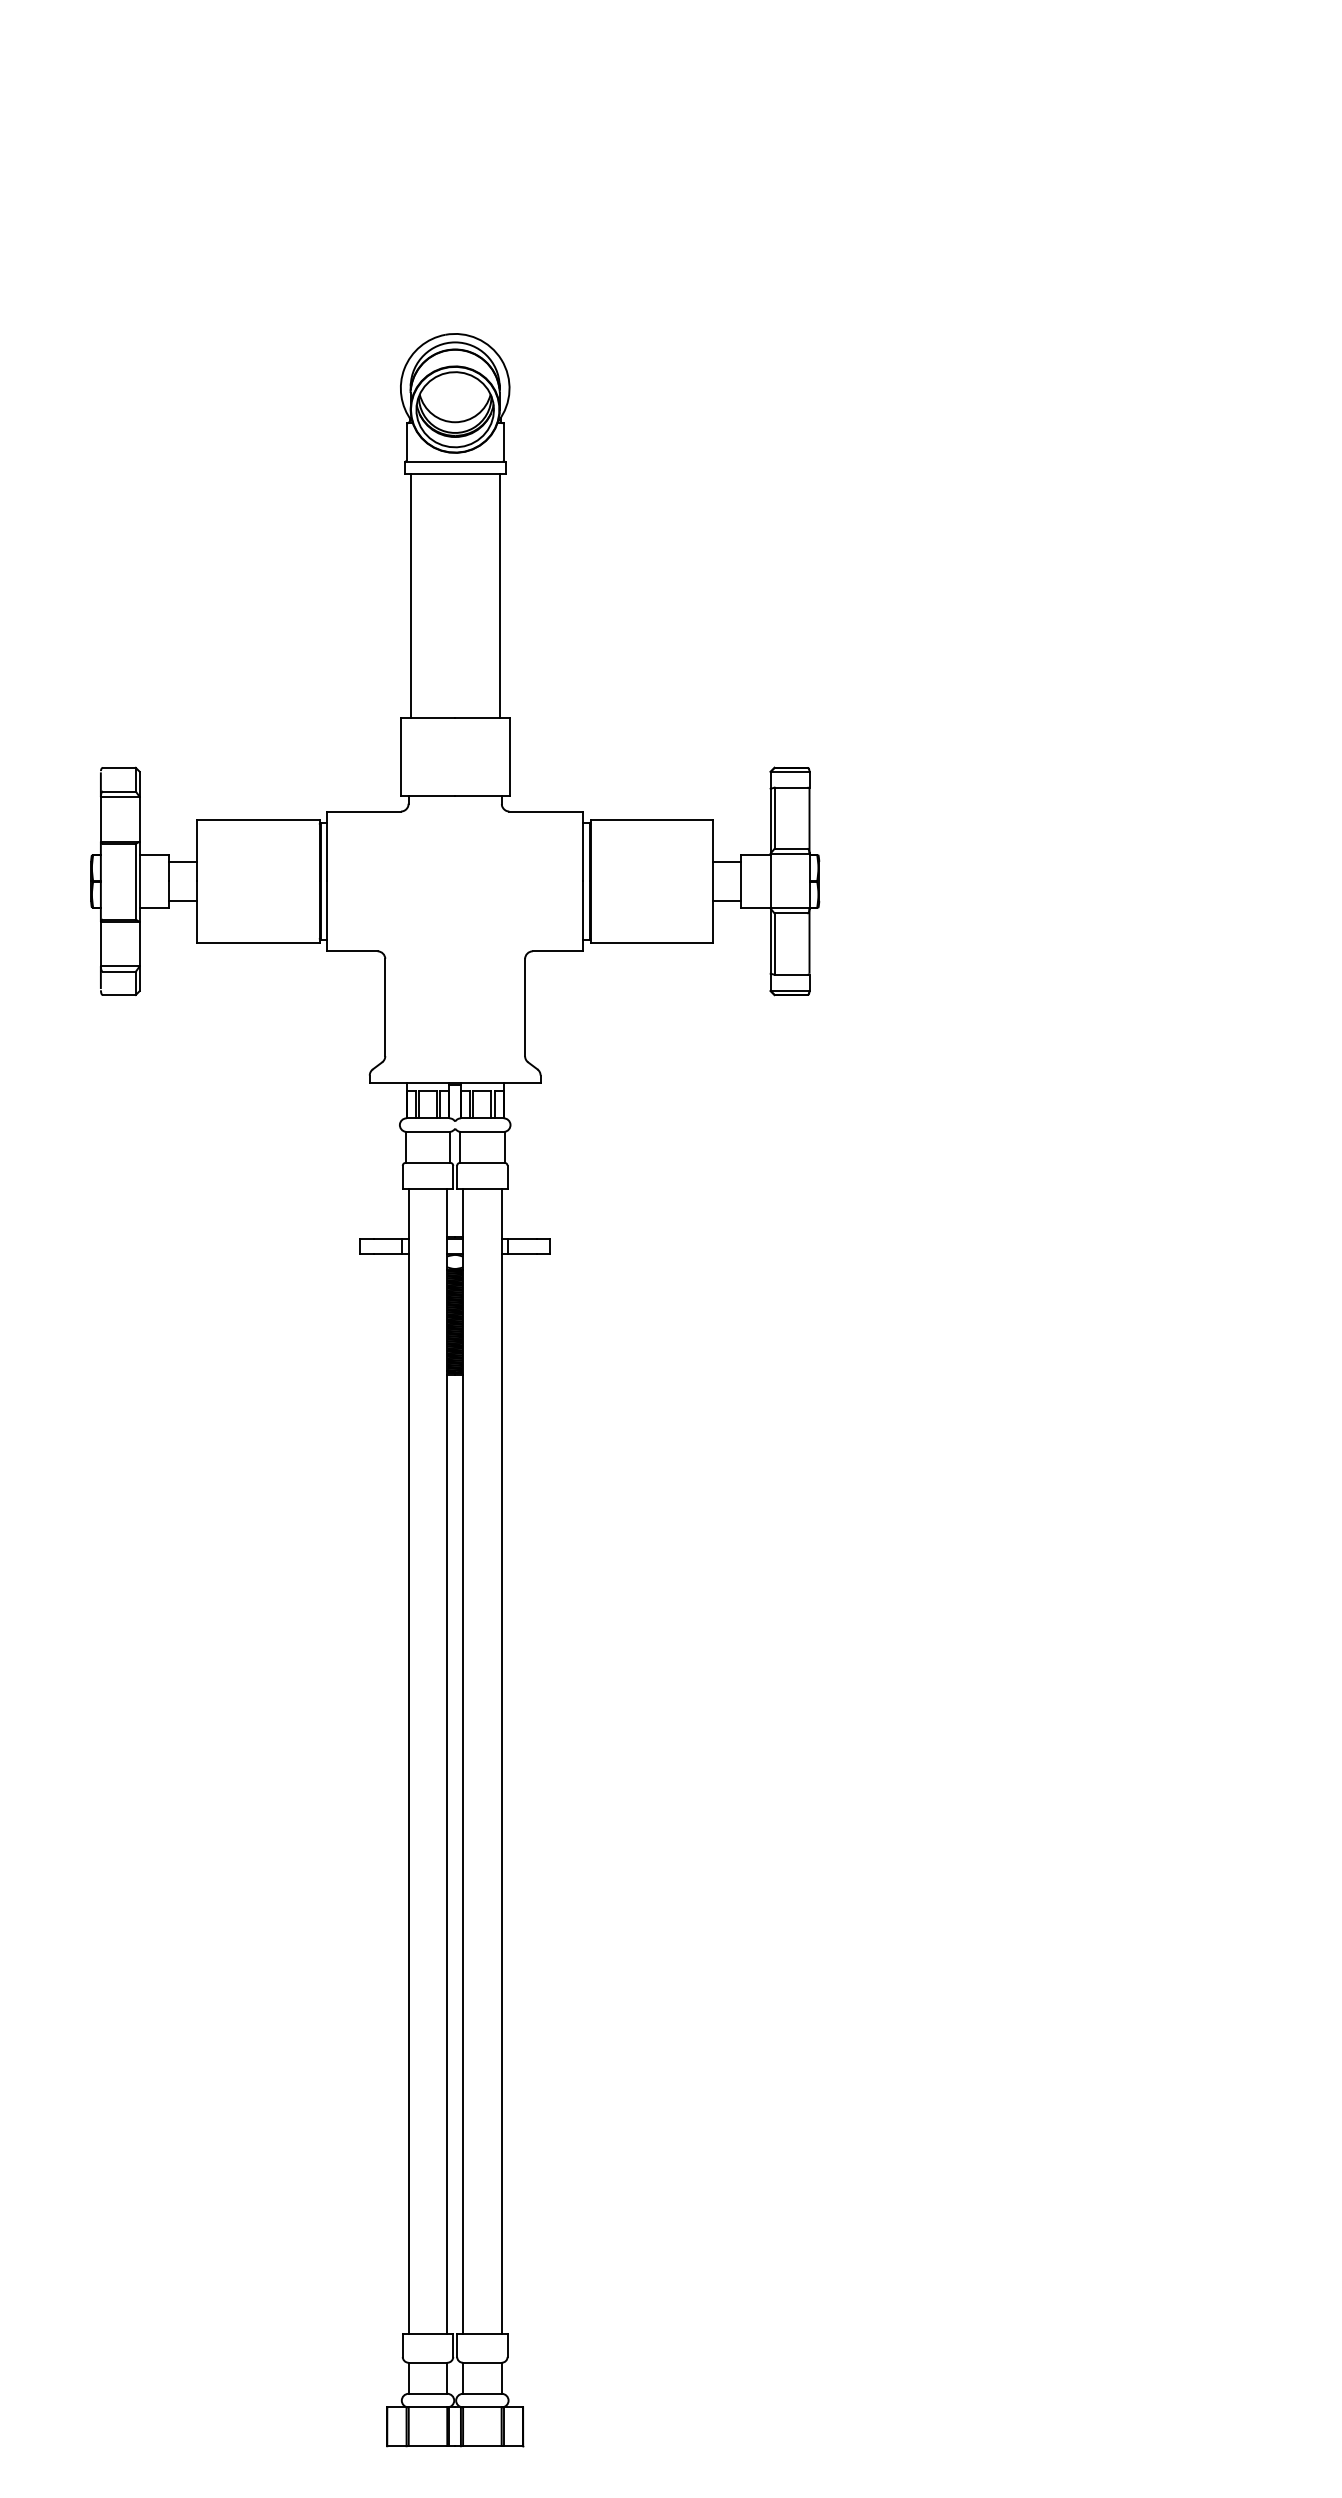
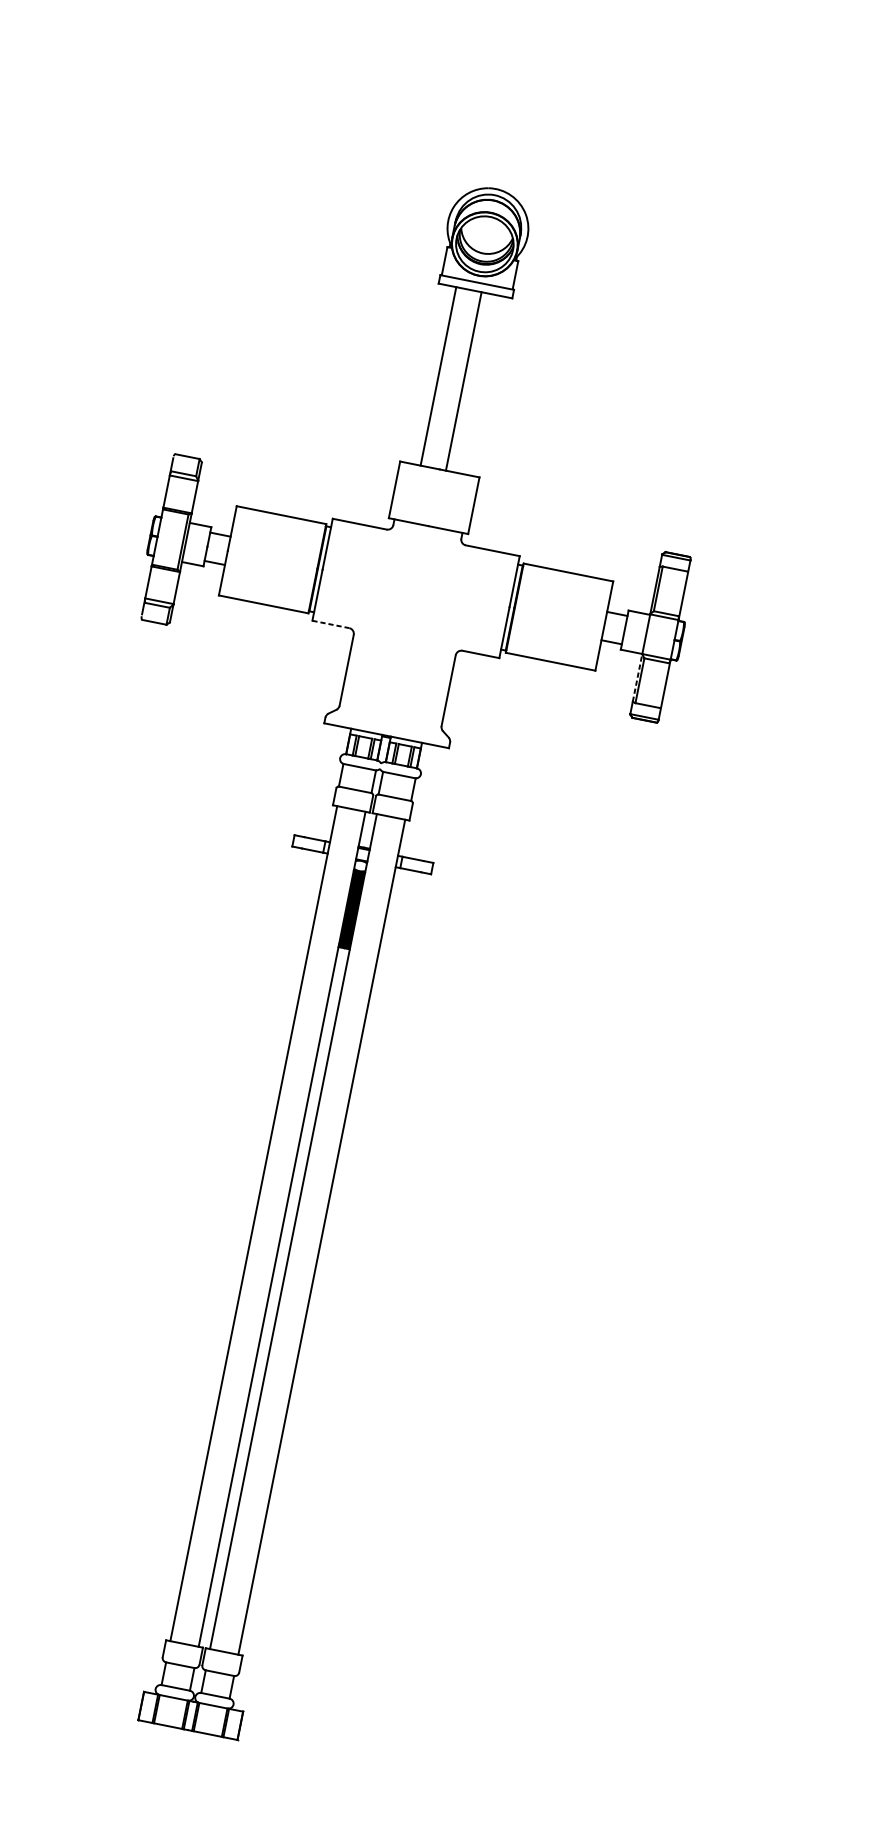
line: (410, 595) -> (463, 381), moved
line: (499, 595) -> (438, 375), moved
line: (770, 941) -> (637, 678), solid -> dashed
line: (352, 951) -> (330, 624), solid -> dashed

